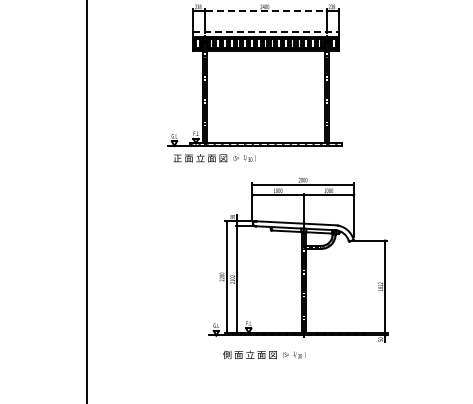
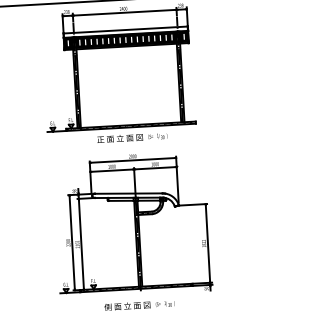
line: (266, 11) -> (125, 12), dashed -> solid
line: (266, 31) -> (126, 29), dashed -> solid
text: (214, 158) -> (132, 138), moved
part: (298, 259) -> (132, 224), moved

